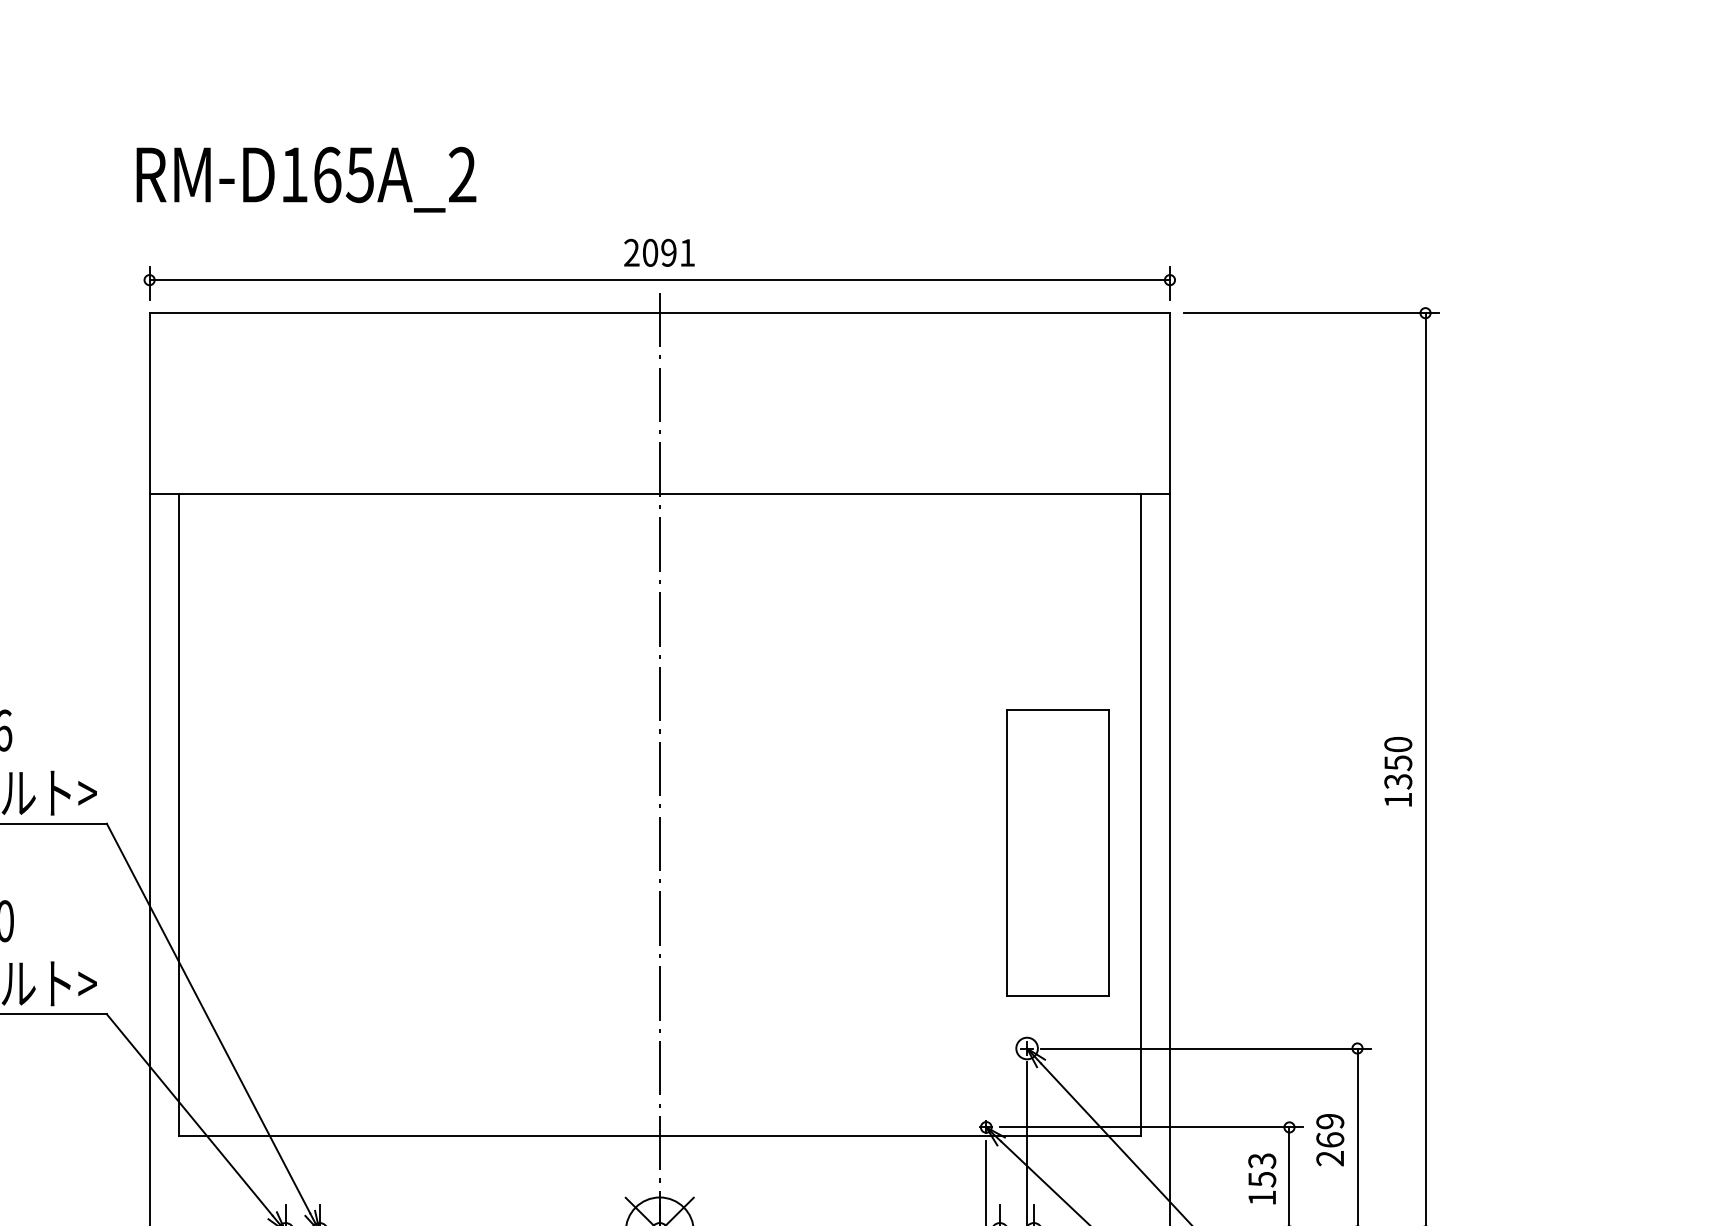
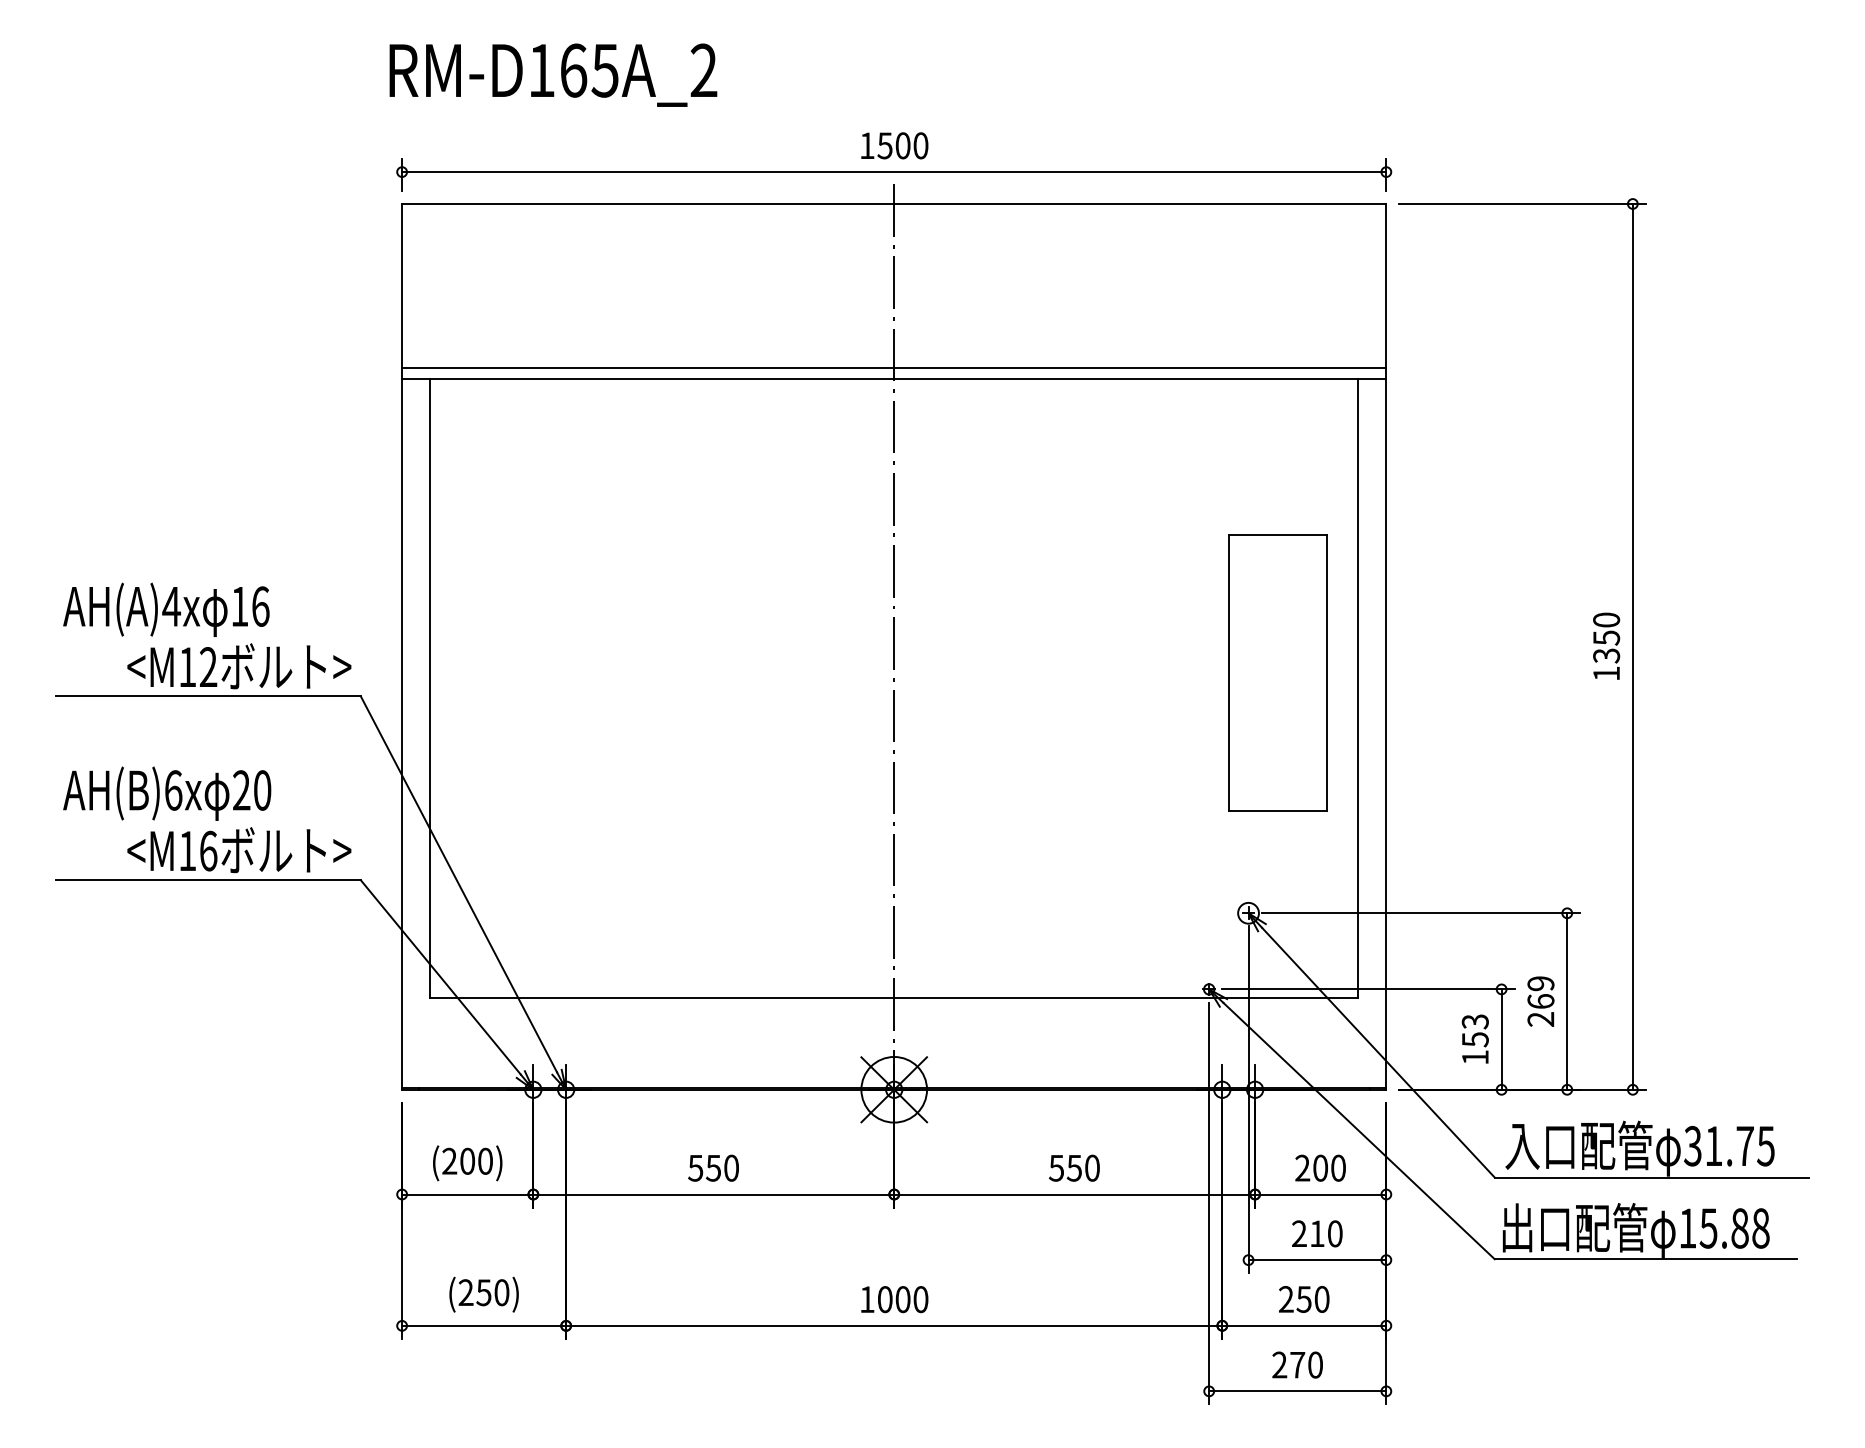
text: (659, 252) -> (893, 145), 2091 -> 1500
line: (660, 483) -> (894, 368), added
part: (1057, 852) -> (1277, 672), moved

